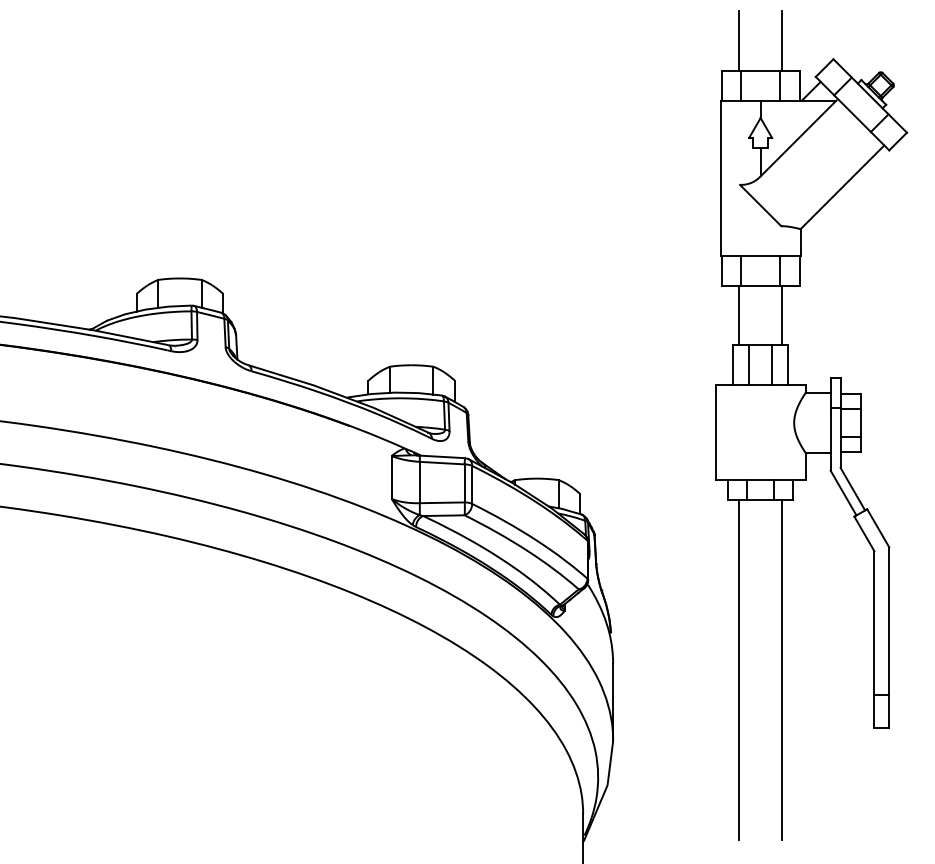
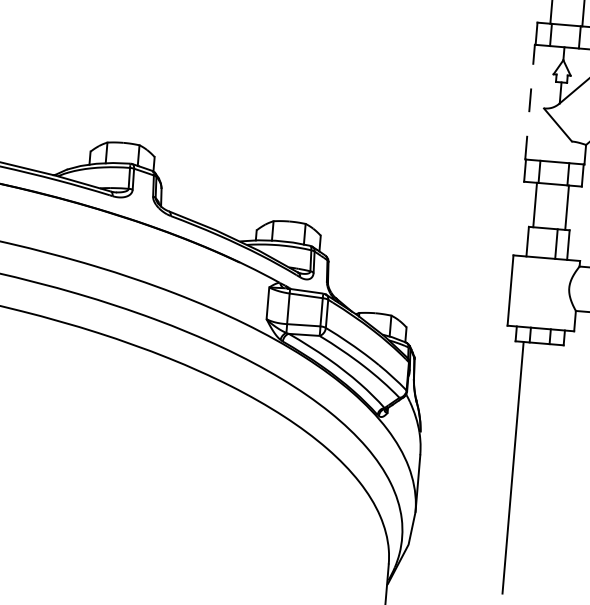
line: (720, 177) -> (529, 101), solid -> dashed
line: (749, 365) -> (539, 242), removed
line: (782, 670) -> (545, 470), removed

